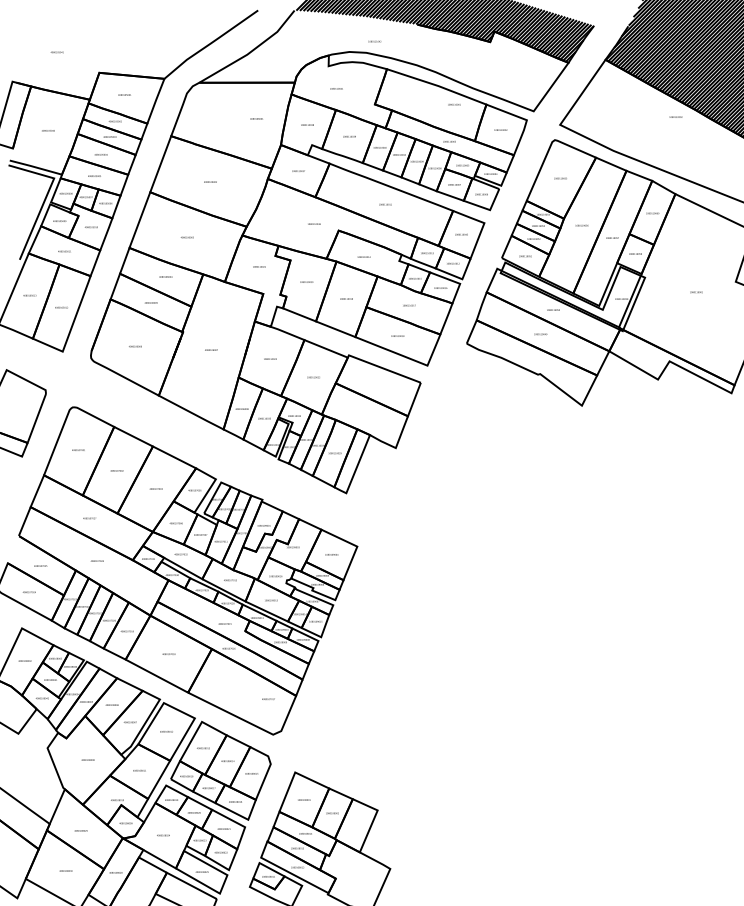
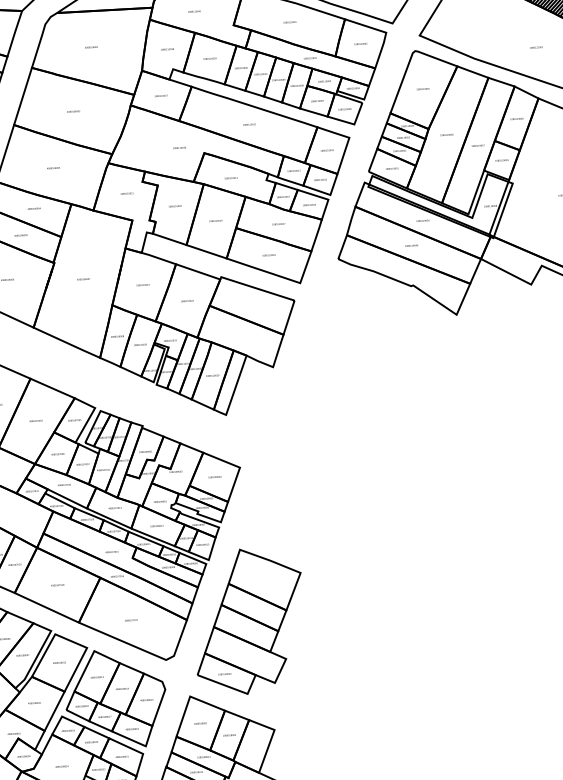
text: (454, 104) -> (290, 22), moved
text: (675, 116) -> (535, 46), moved
text: (256, 118) -> (91, 46), moved
text: (268, 698) -> (131, 619), moved
part: (358, 700) -> (249, 621), added

